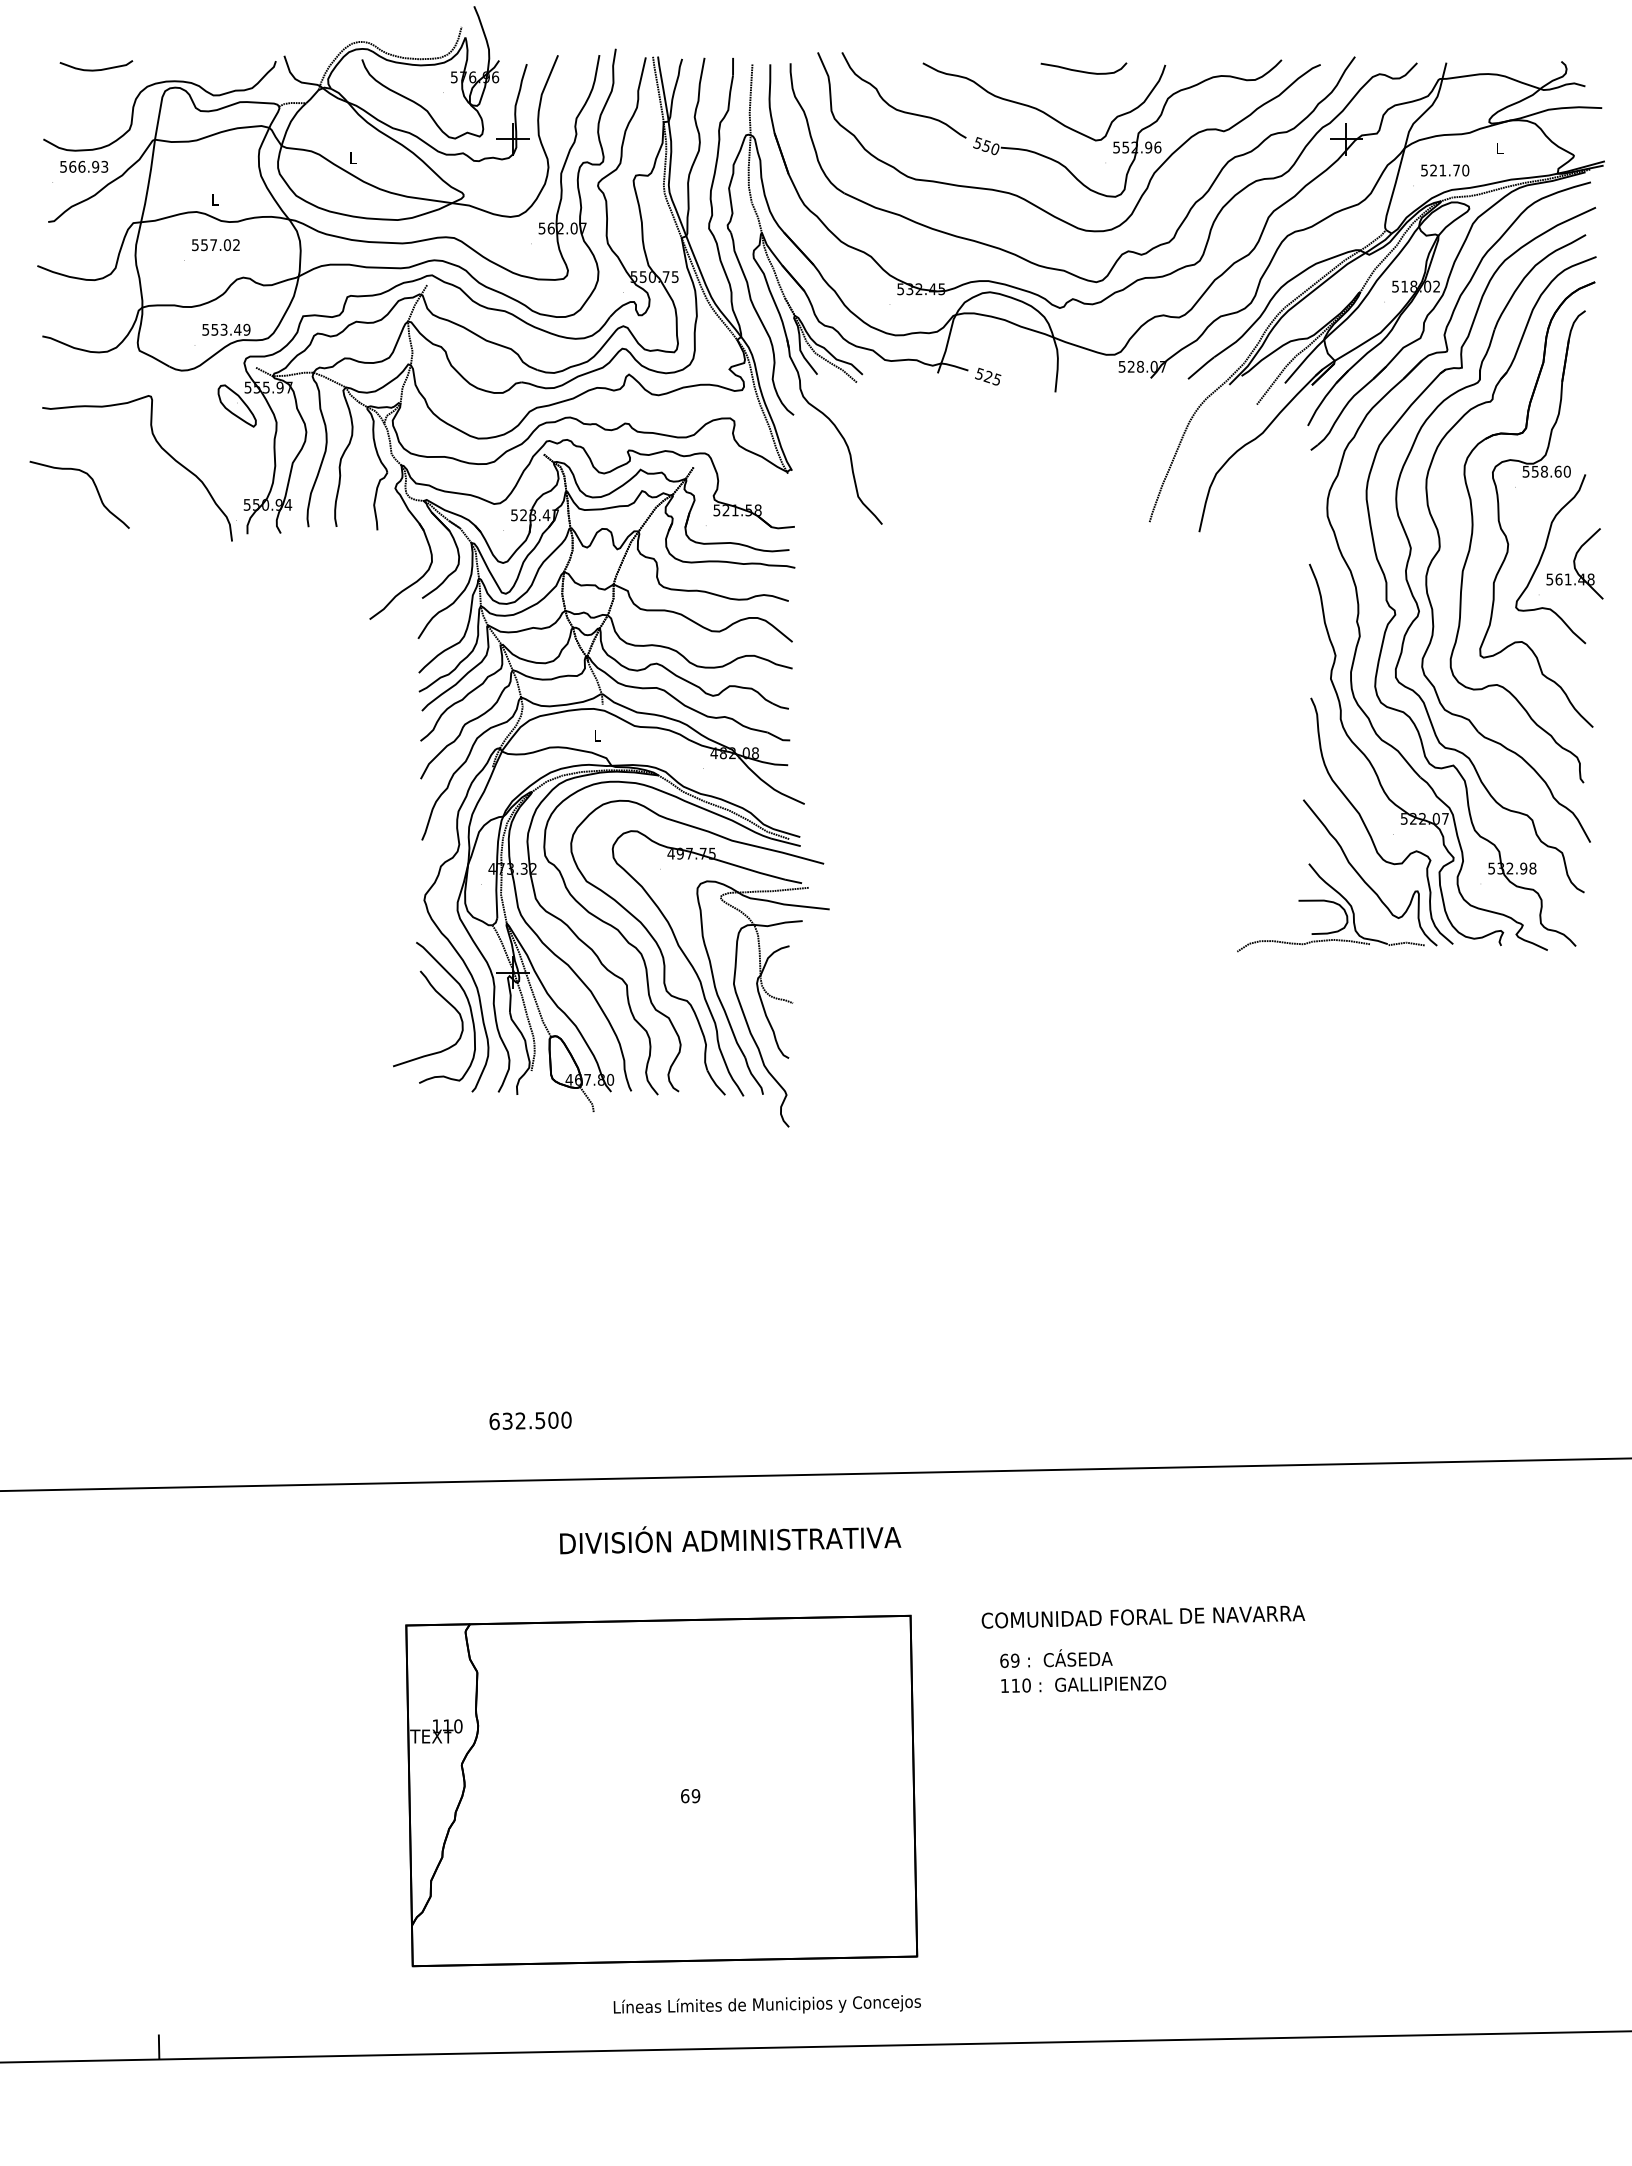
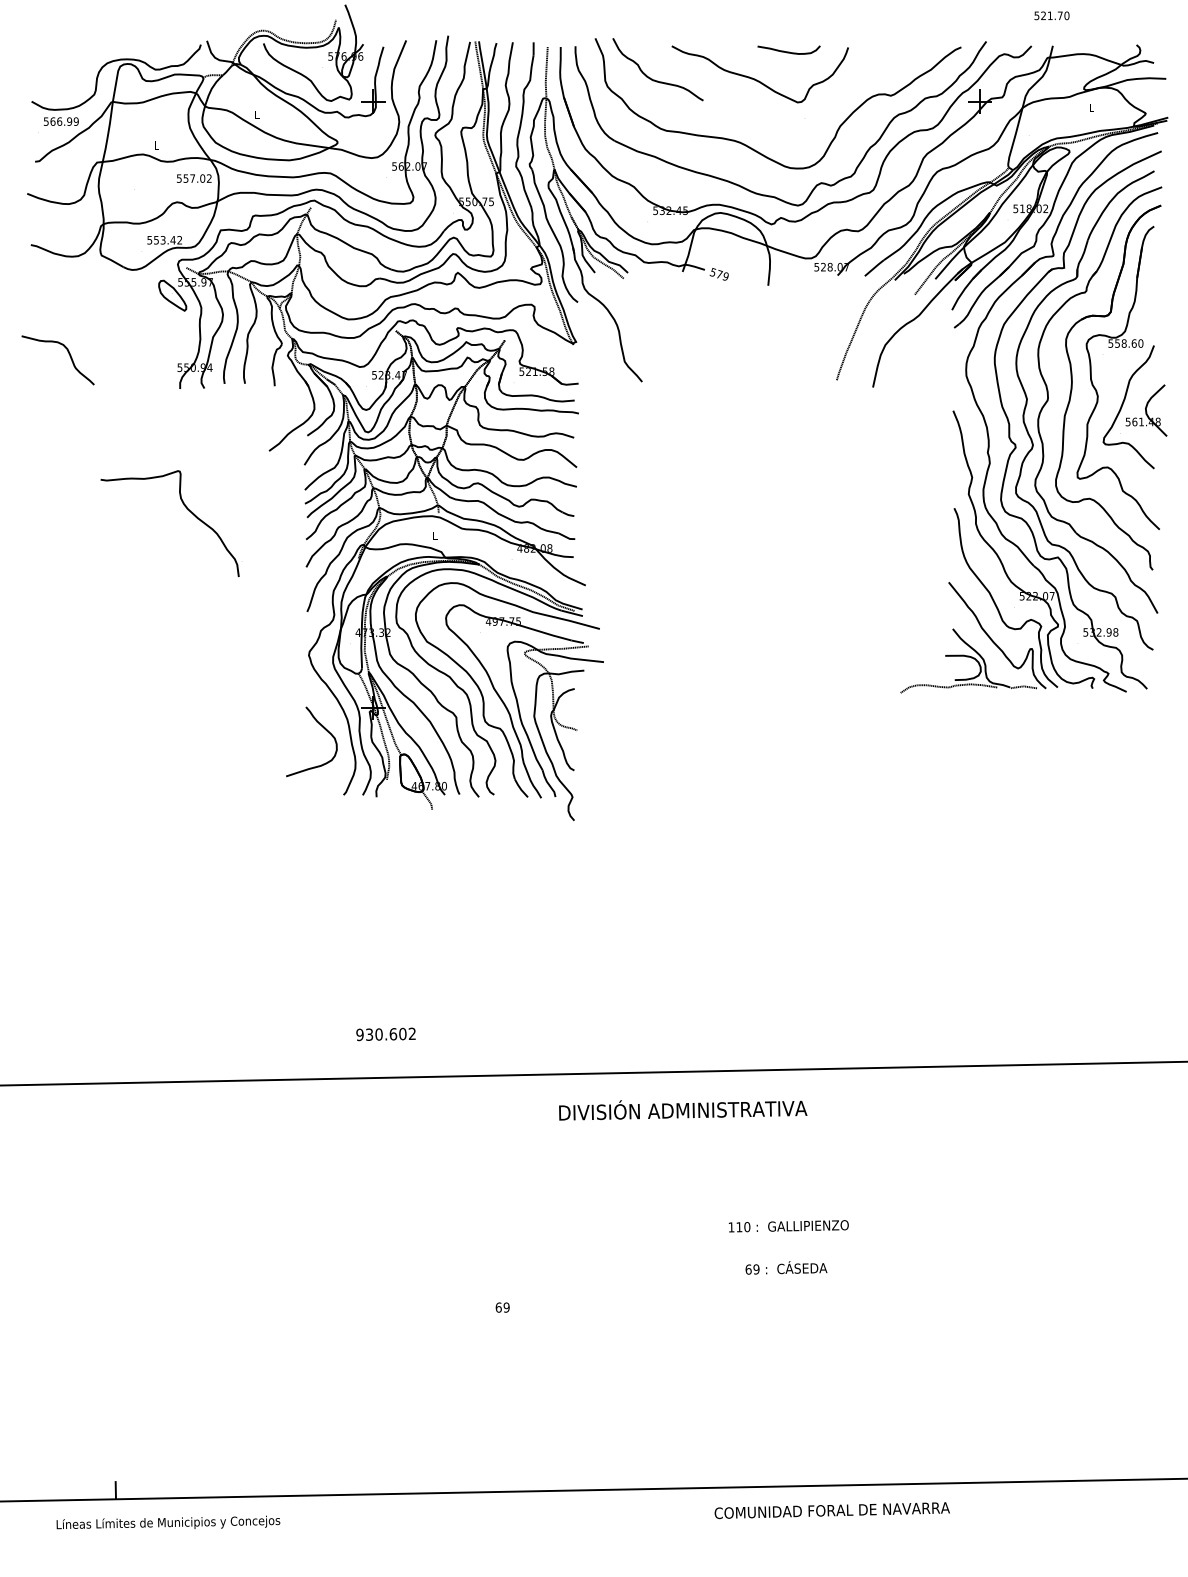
curve: (96, 69) -> (70, 50), removed
part: (1137, 133) -> (828, 97), removed
text: (104, 166) -> (76, 121), 566.93 -> 566.99
text: (1445, 170) -> (1052, 15), moved
text: (215, 245) -> (194, 178), moved
text: (246, 329) -> (179, 240), 553.49 -> 553.42
text: (992, 377) -> (722, 274), 525 -> 579
part: (160, 447) -> (186, 508), moved
curve: (468, 1005) -> (341, 732), removed
text: (530, 1420) -> (386, 1034), 632.500 -> 930.602
text: (730, 1540) -> (683, 1110), moved
text: (1143, 1616) -> (832, 1510), moved
text: (1056, 1658) -> (786, 1267), moved
part: (661, 1790) -> (481, 1303), removed
text: (766, 2004) -> (167, 1522), moved

